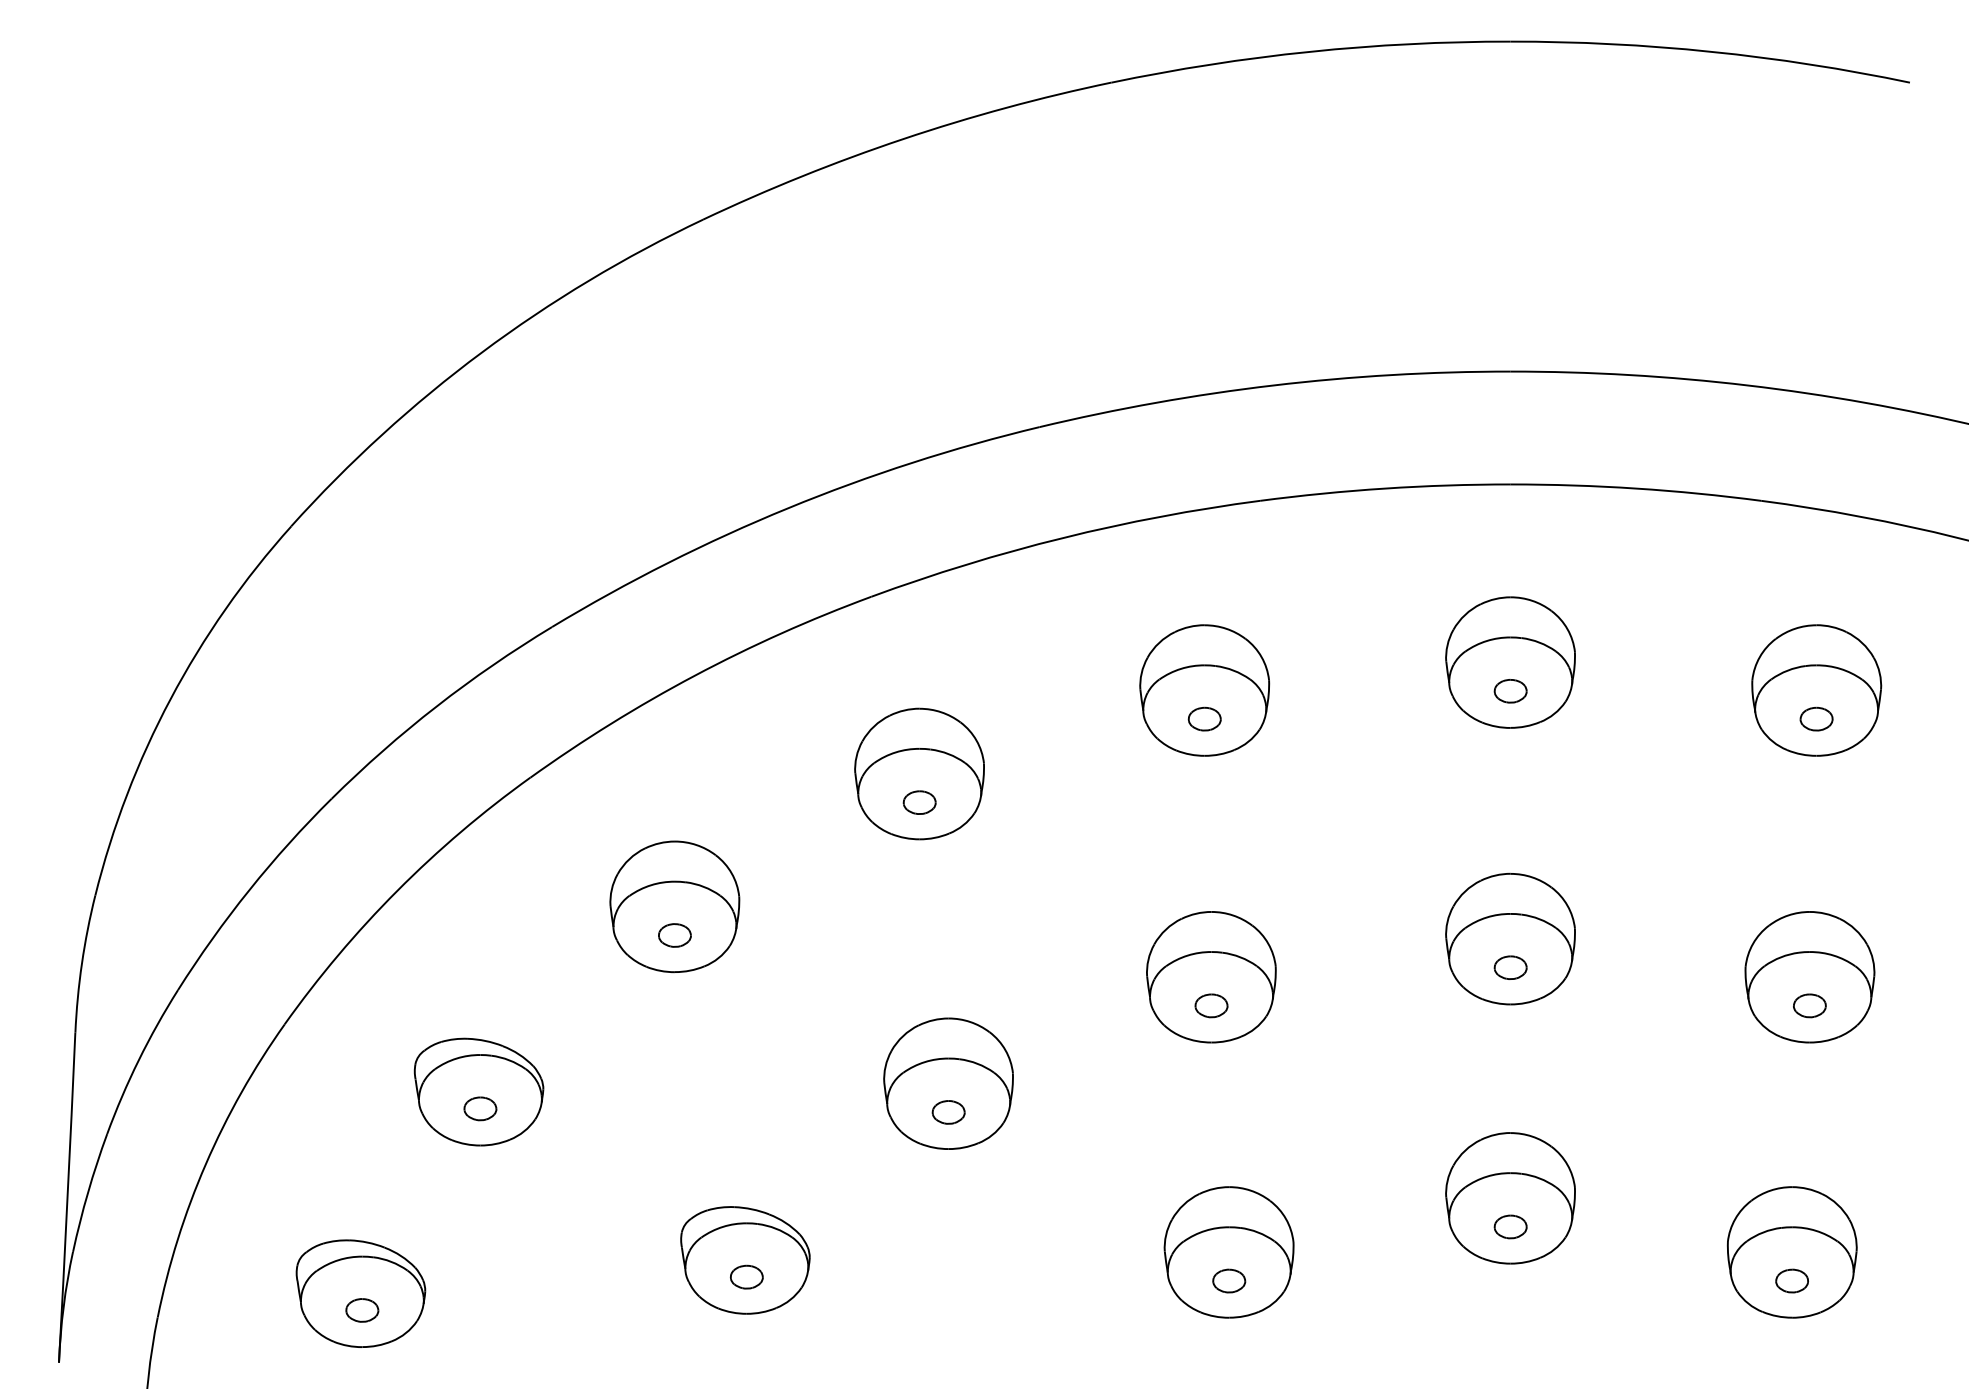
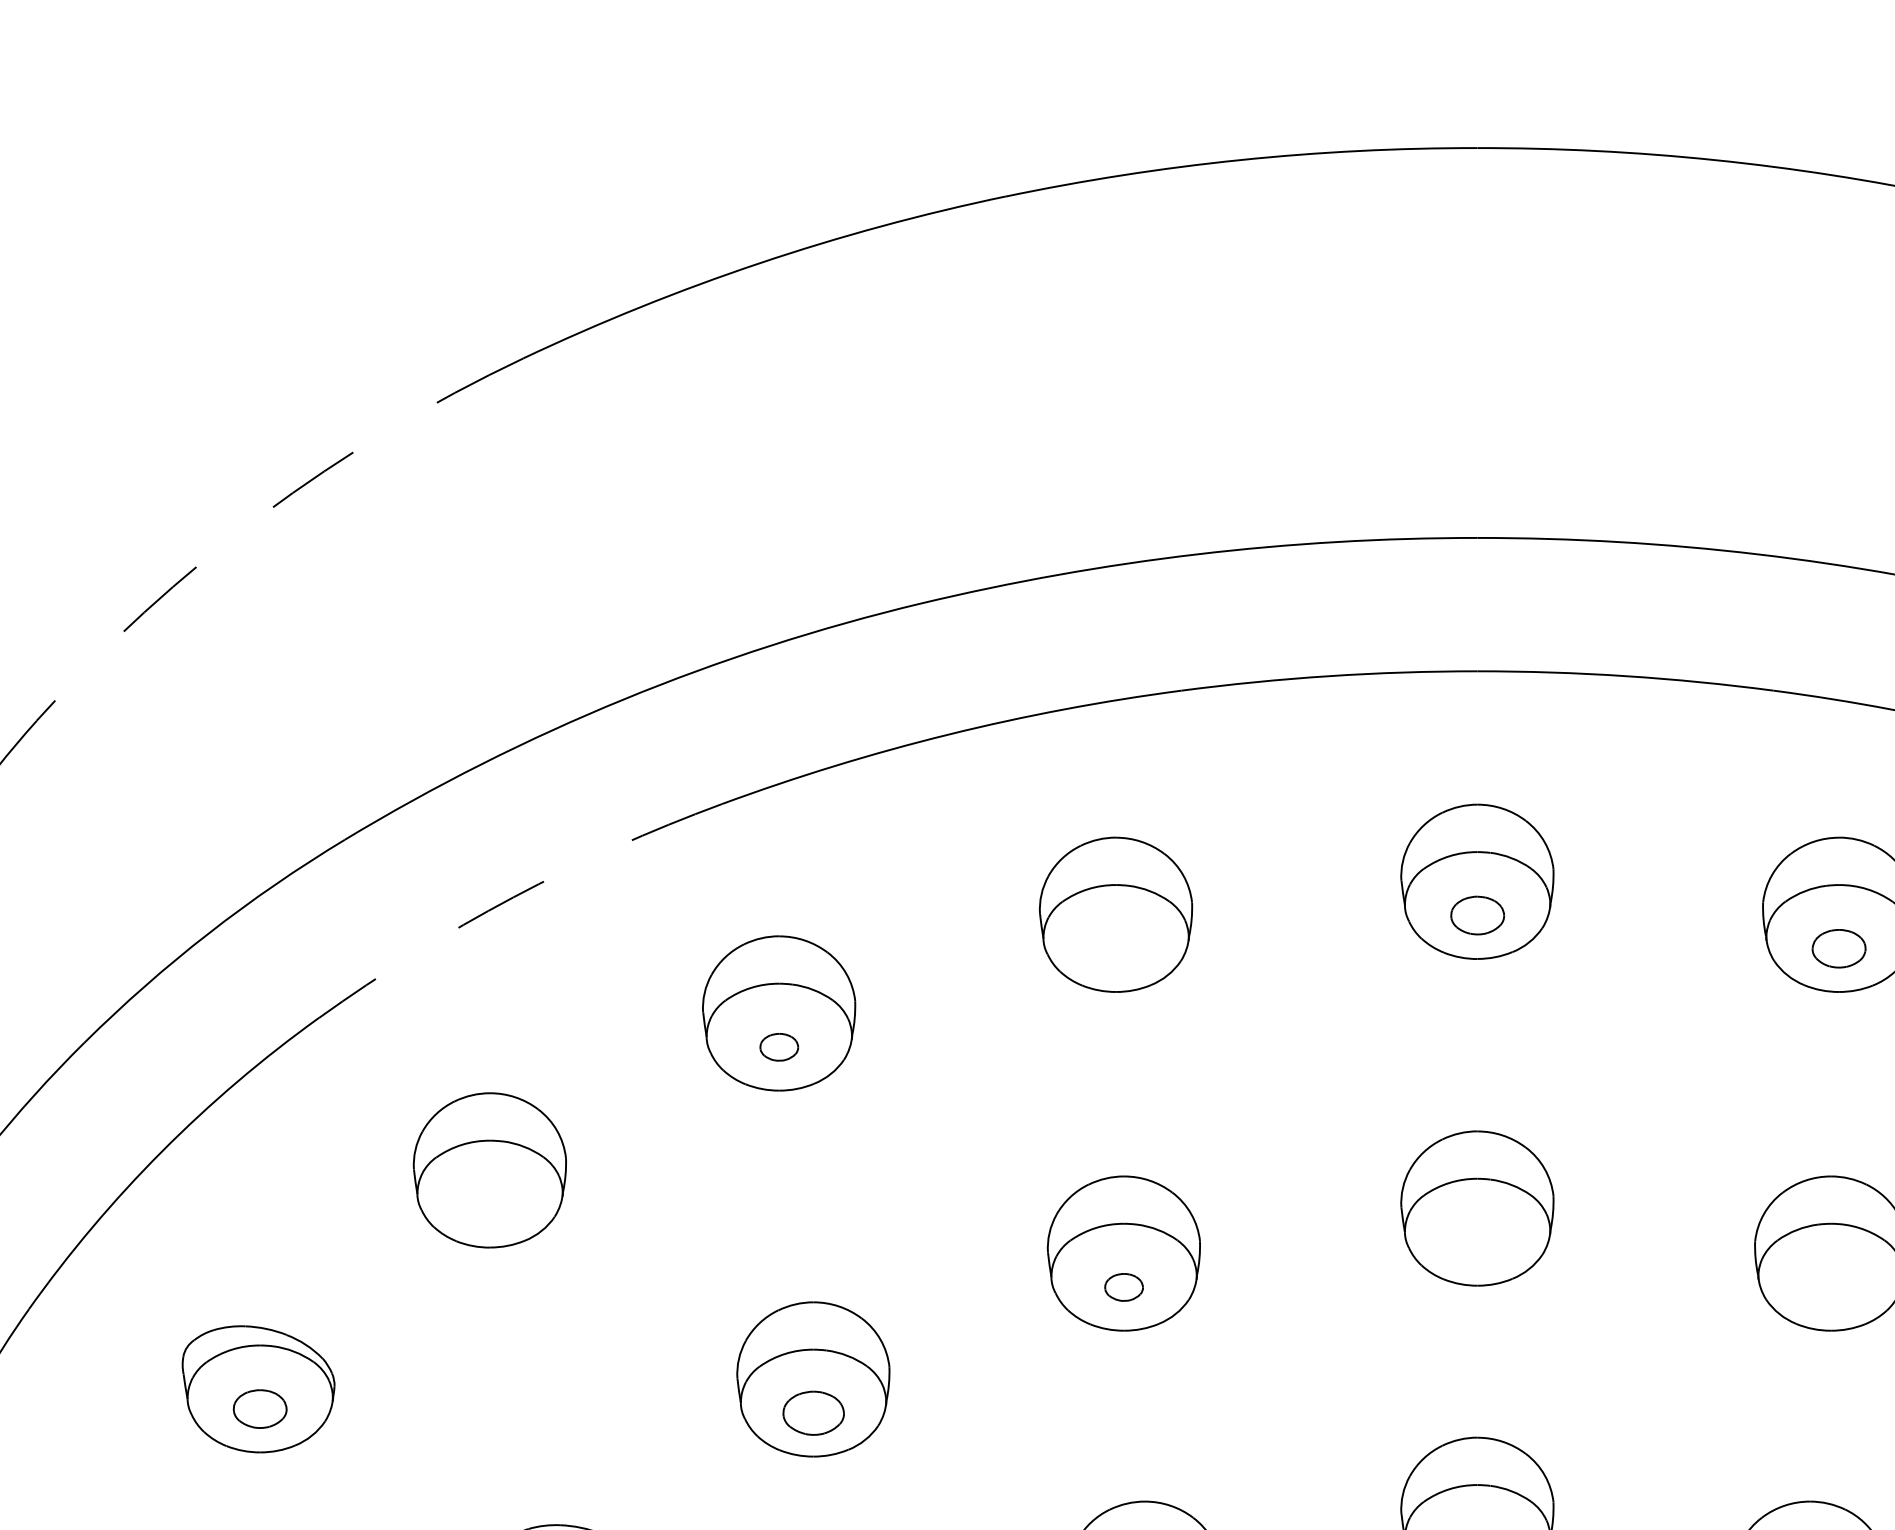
arc: (481, 352) -> (261, 515), solid -> dashed
arc: (694, 675) -> (513, 897), solid -> dashed
part: (1510, 691) -> (1477, 915), size x1.4
part: (1204, 718) -> (1115, 947), removed
part: (1816, 718) -> (1838, 947), size x1.4
part: (674, 935) -> (489, 1204), removed
part: (1510, 967) -> (1477, 1242), removed
part: (1809, 1005) -> (1830, 1286), removed
part: (480, 1108) -> (260, 1408), size x1.4
part: (948, 1112) -> (813, 1413), size x1.6

